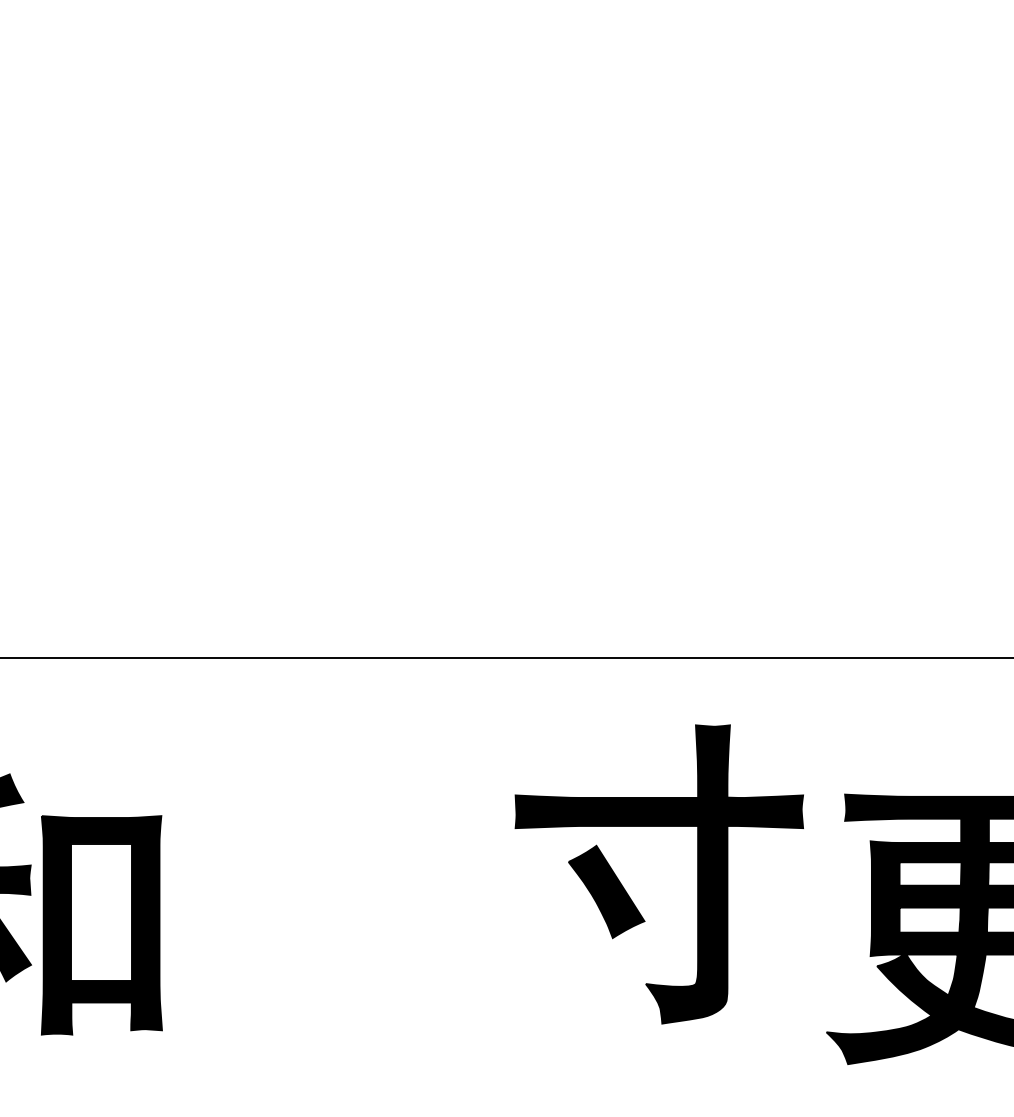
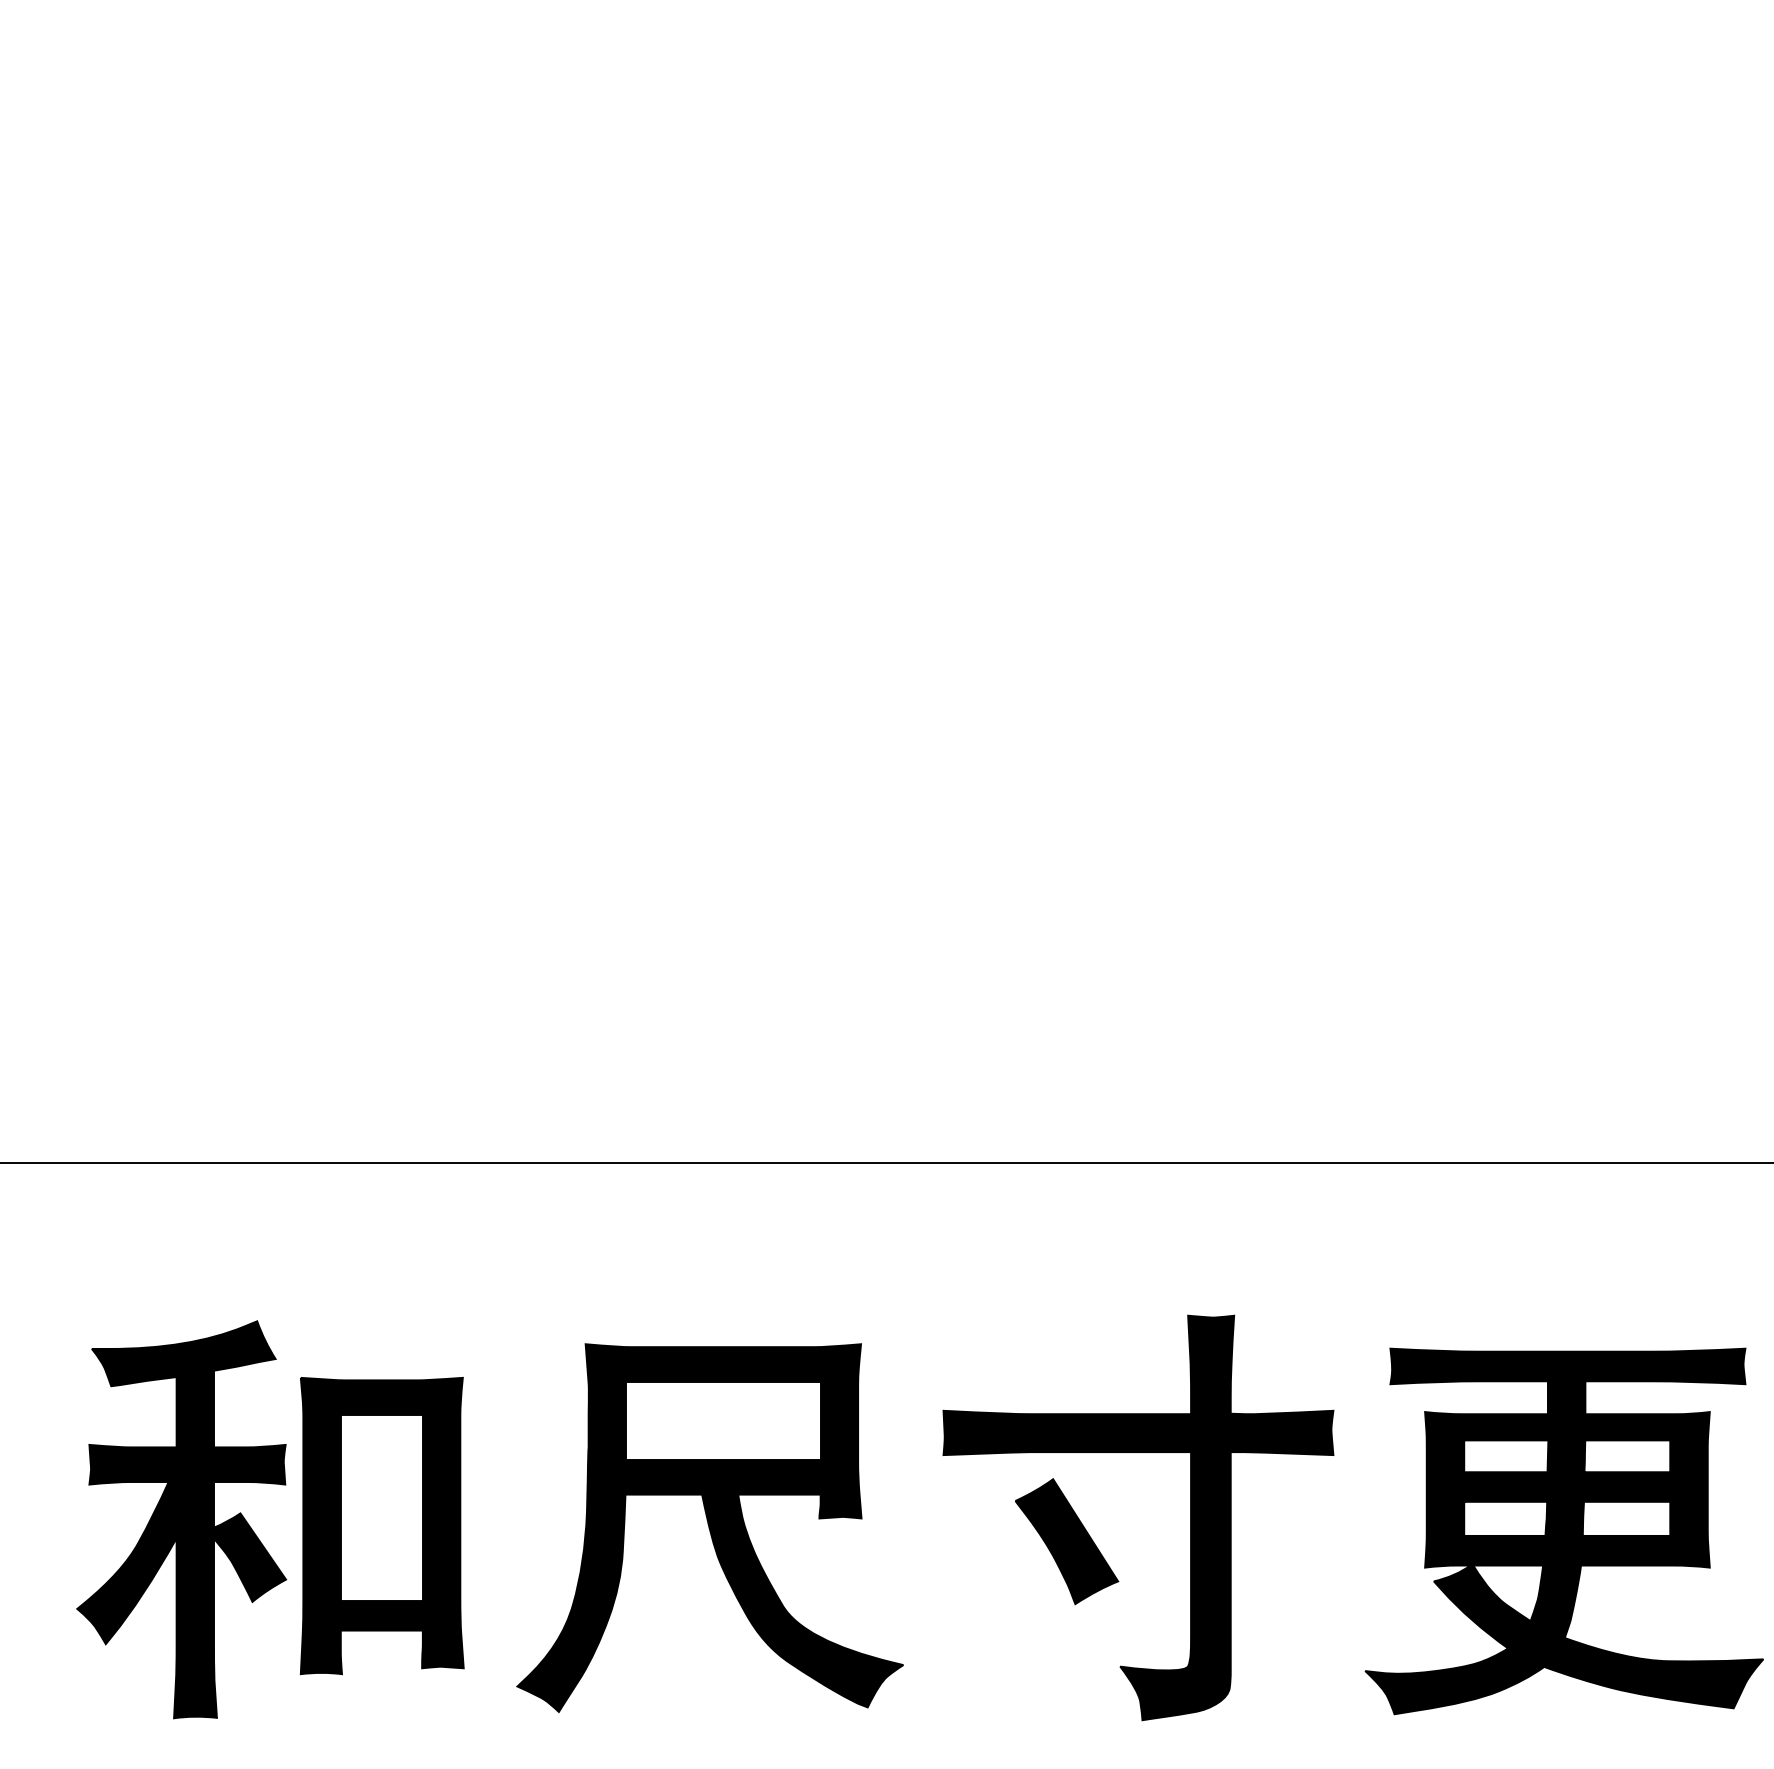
part: (627, 893) -> (1095, 1543), moved
part: (343, 927) -> (709, 1528), added

